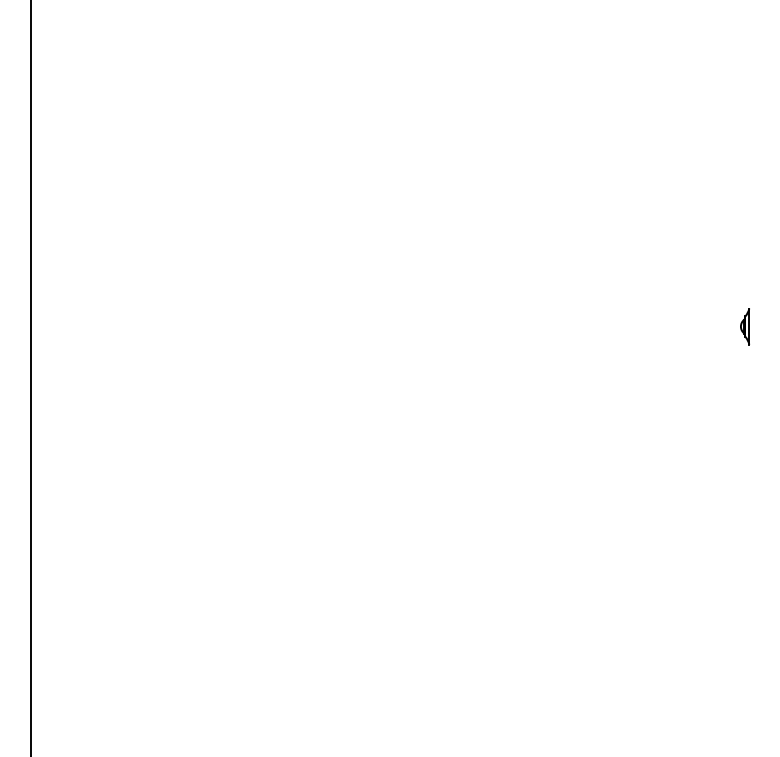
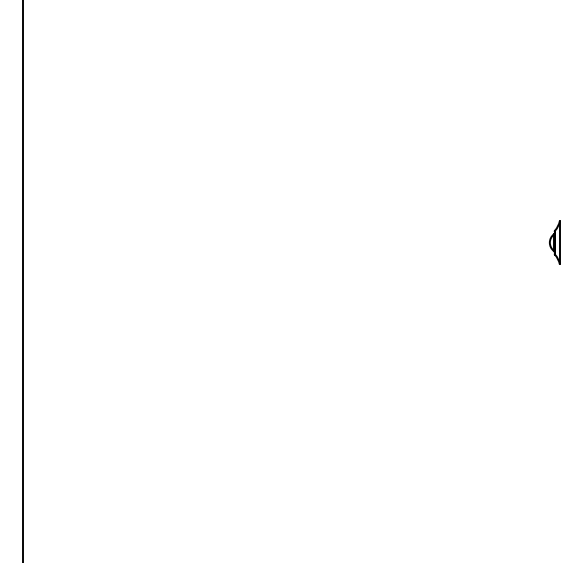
part: (744, 326) -> (554, 242), size x1.6

